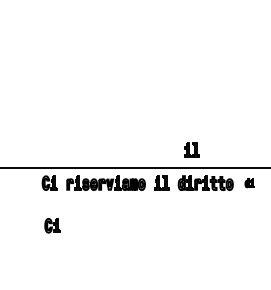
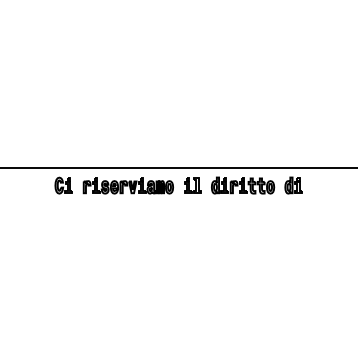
part: (191, 150) -> (226, 147), removed
part: (249, 183) -> (293, 185), size x1.67
part: (52, 225) -> (66, 234), removed

